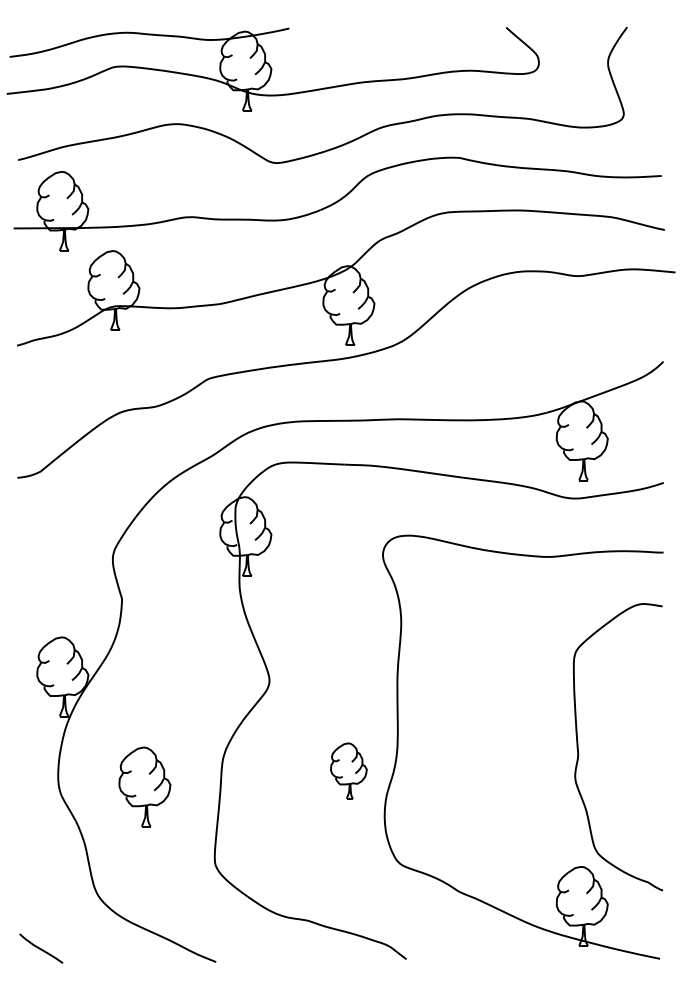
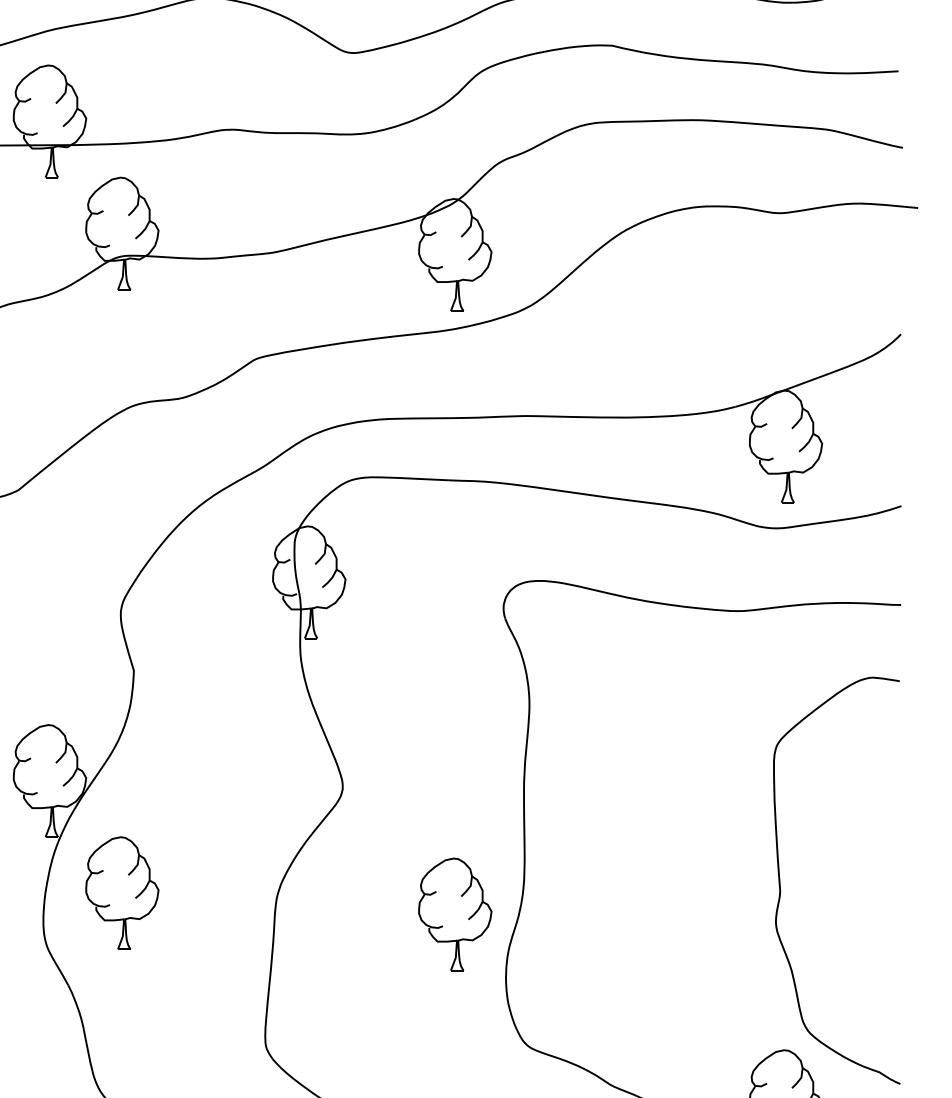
part: (348, 770) -> (454, 913), size x1.43
part: (144, 786) -> (121, 892), moved

